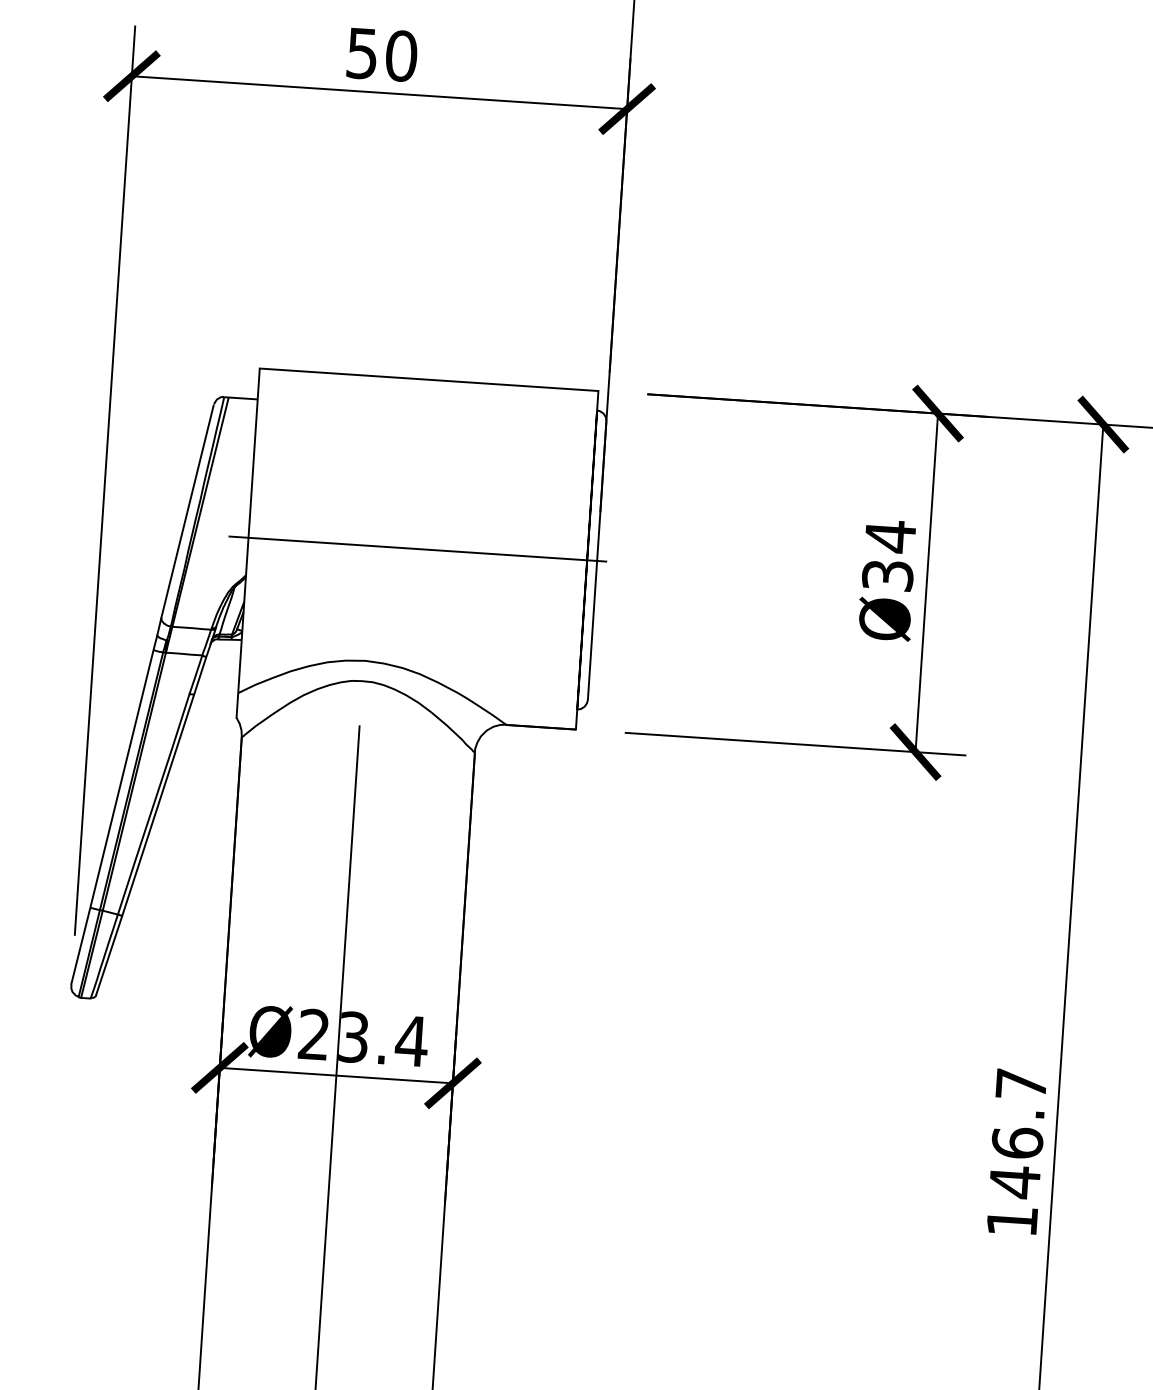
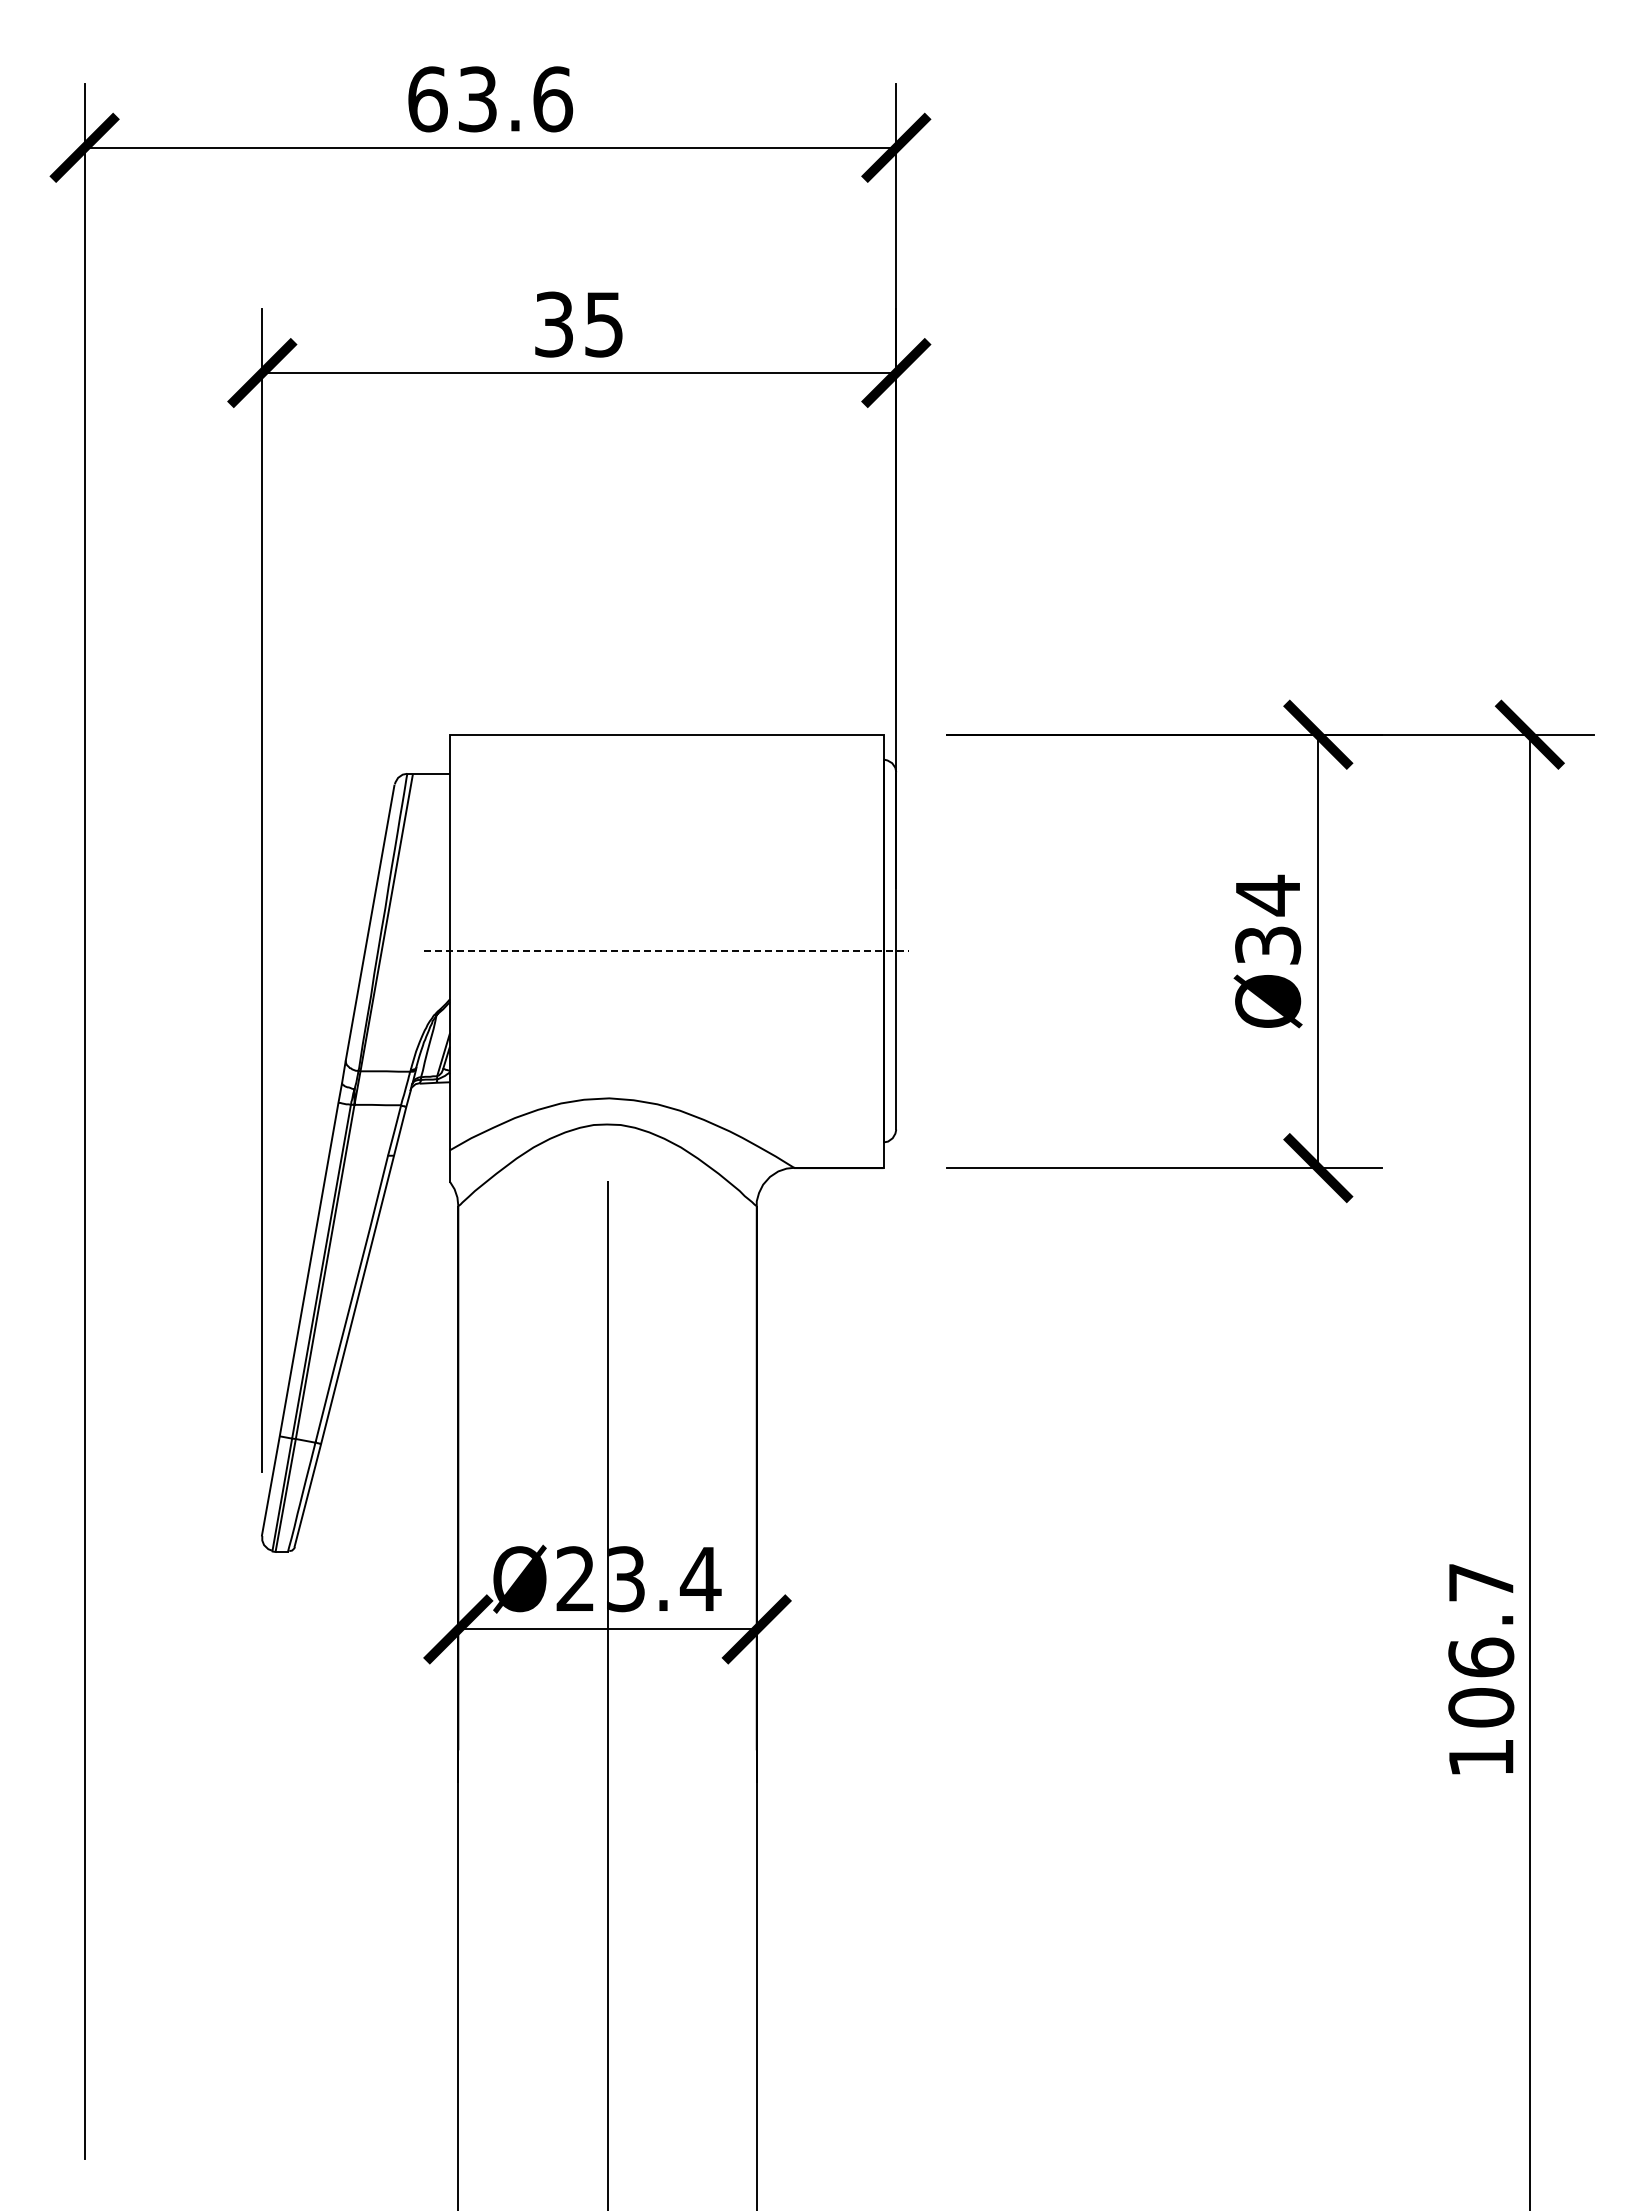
text: (382, 54) -> (579, 324), 50 -> 35
line: (418, 549) -> (667, 951), solid -> dashed
text: (1015, 1181) -> (1481, 1707), 146.7 -> 106.7

